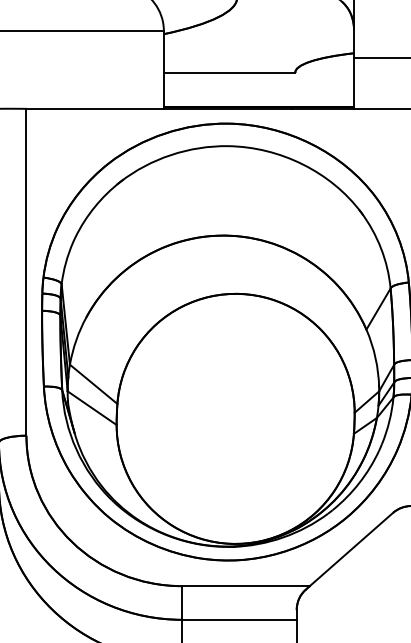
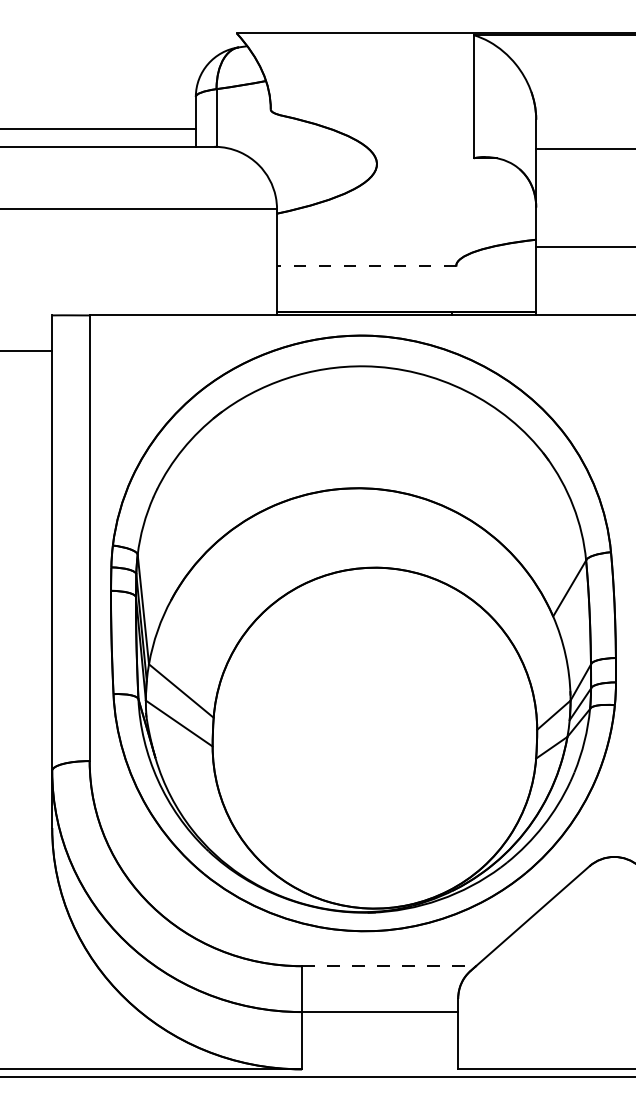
line: (229, 72) -> (366, 266), solid -> dashed
line: (246, 586) -> (389, 966), solid -> dashed

